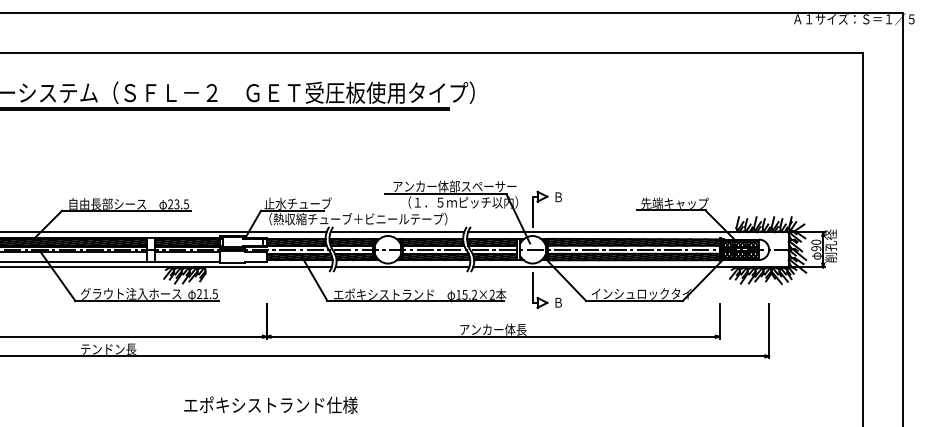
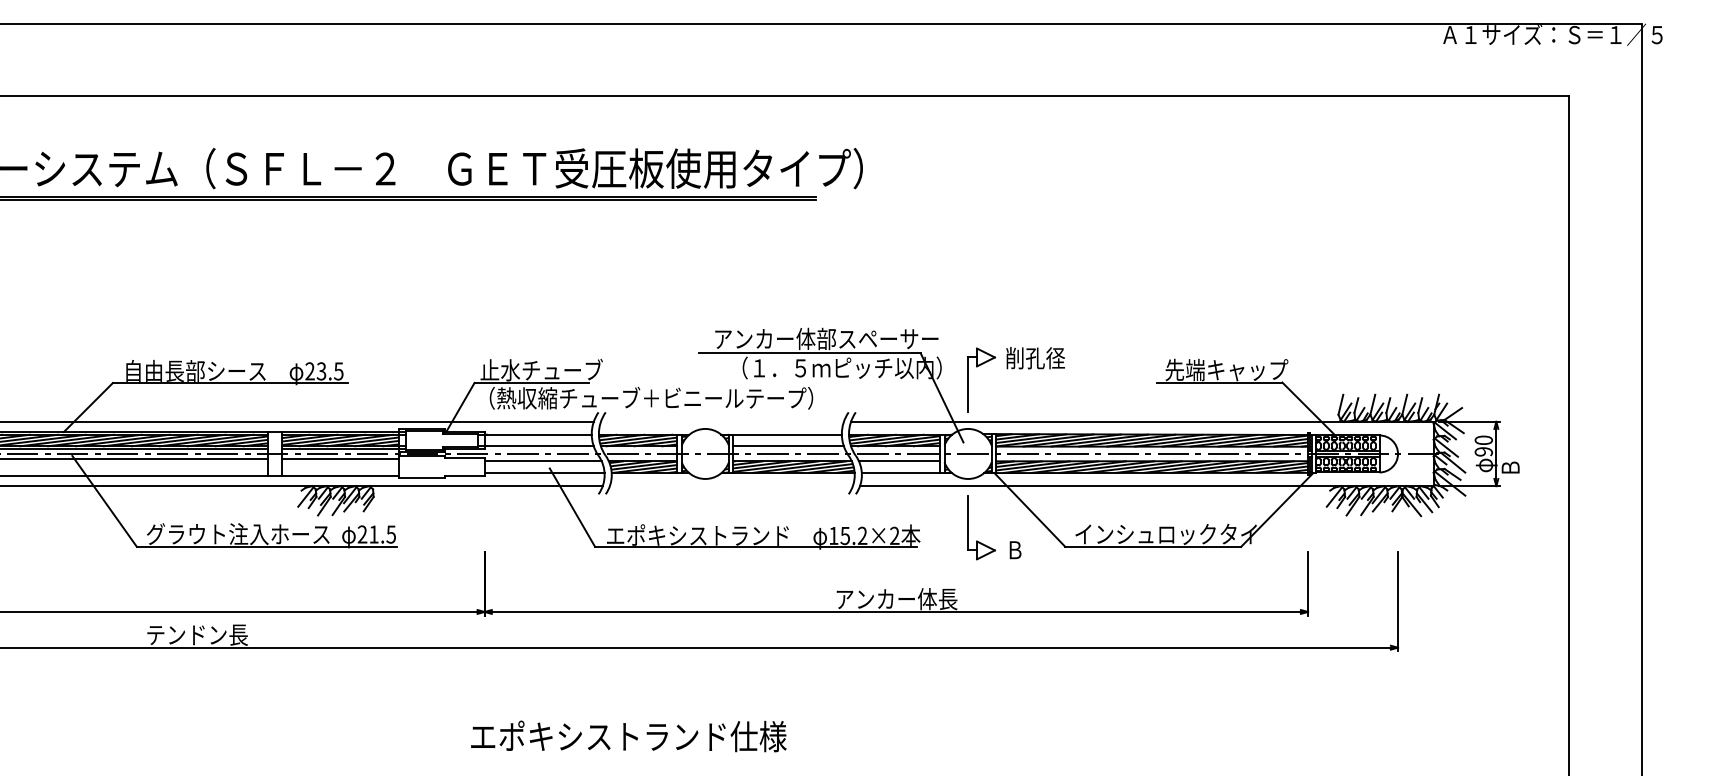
text: (569, 197) -> (1035, 358), Ｂ -> 削孔径
line: (397, 232) -> (722, 422), removed
hatch: (296, 242) -> (538, 440), removed
hatch: (433, 242) -> (787, 440), removed
text: (830, 245) -> (1509, 446), 削孔径 -> Ｂ
hatch: (299, 256) -> (544, 466), removed
hatch: (495, 256) -> (900, 466), removed
line: (402, 267) -> (731, 486), removed
text: (270, 404) -> (627, 735), moved

